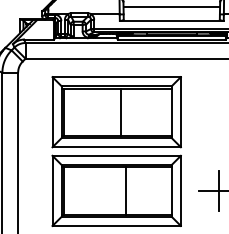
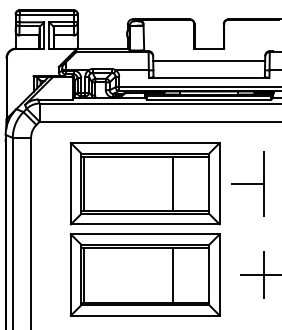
line: (121, 111) -> (173, 183), moved
part: (204, 111) -> (247, 183), added
line: (126, 190) -> (173, 274), moved

